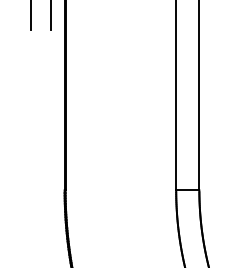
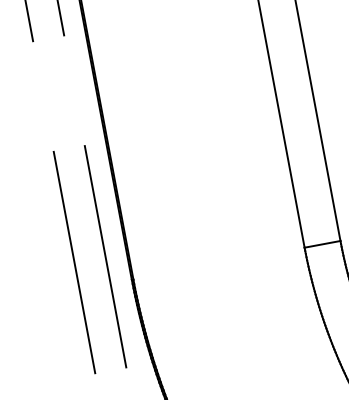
line: (30, 172) -> (73, 262), added
line: (50, 172) -> (104, 256), added

